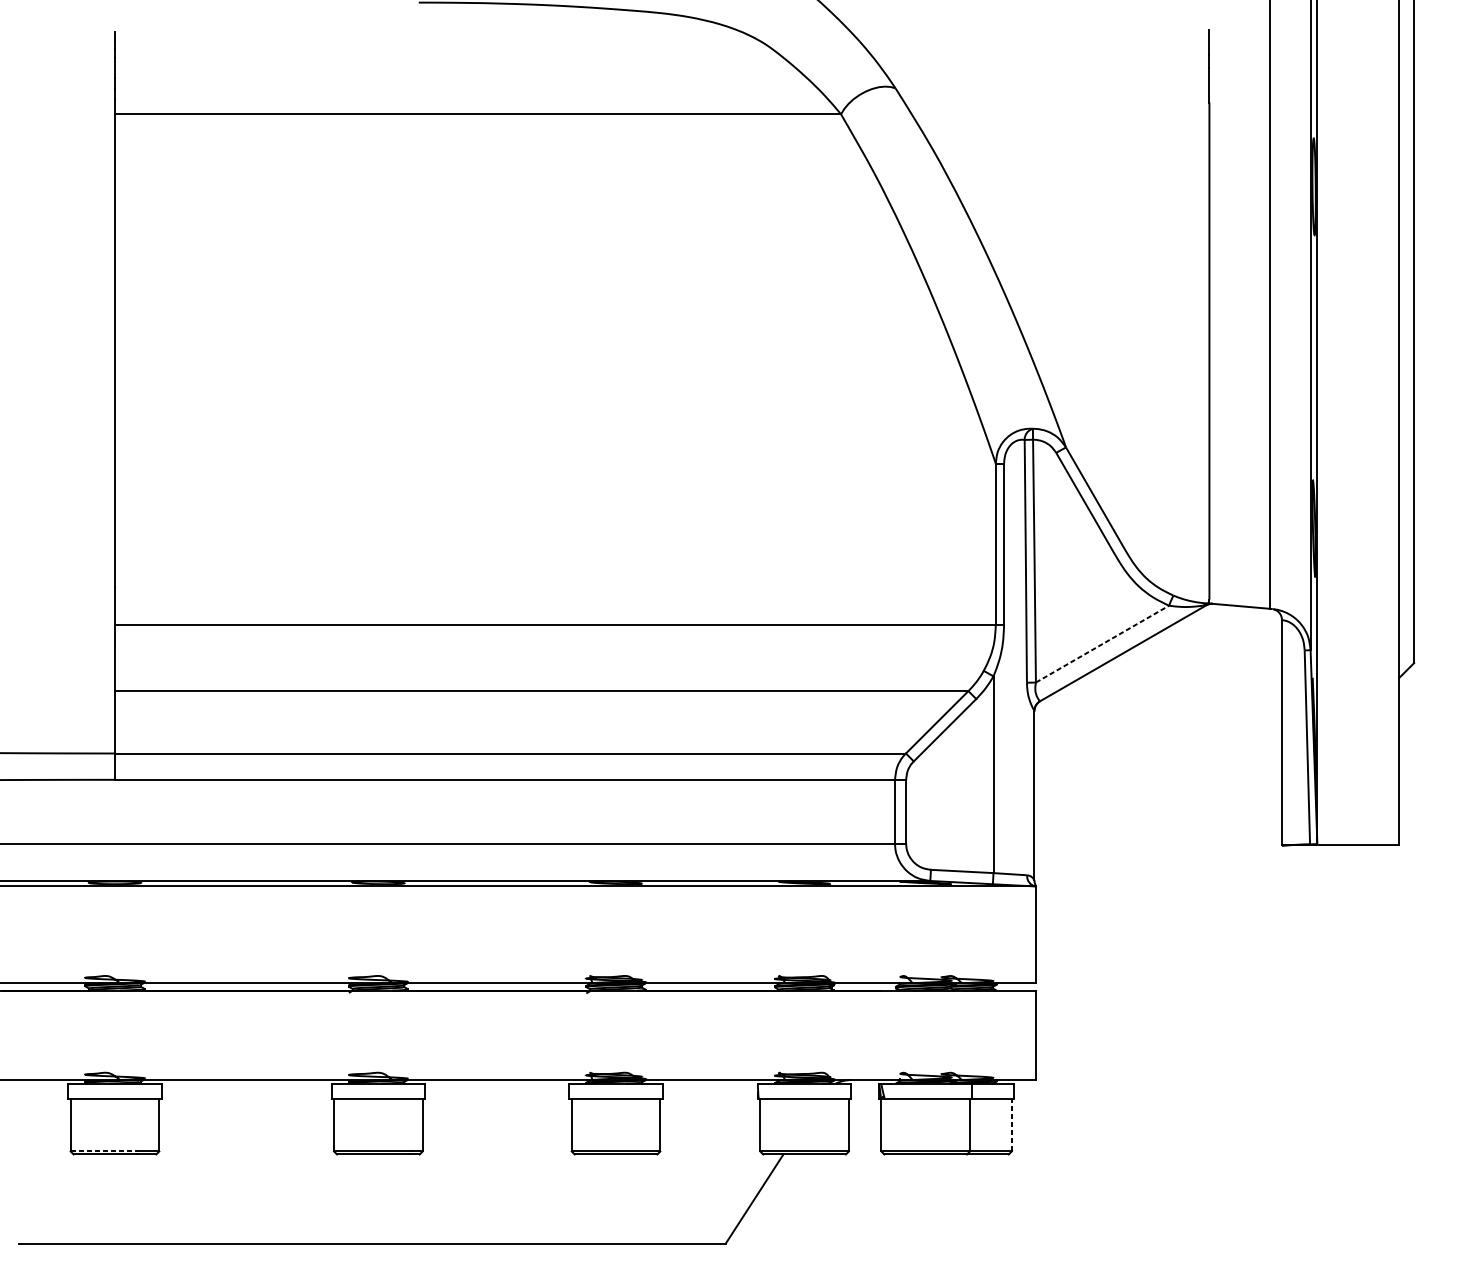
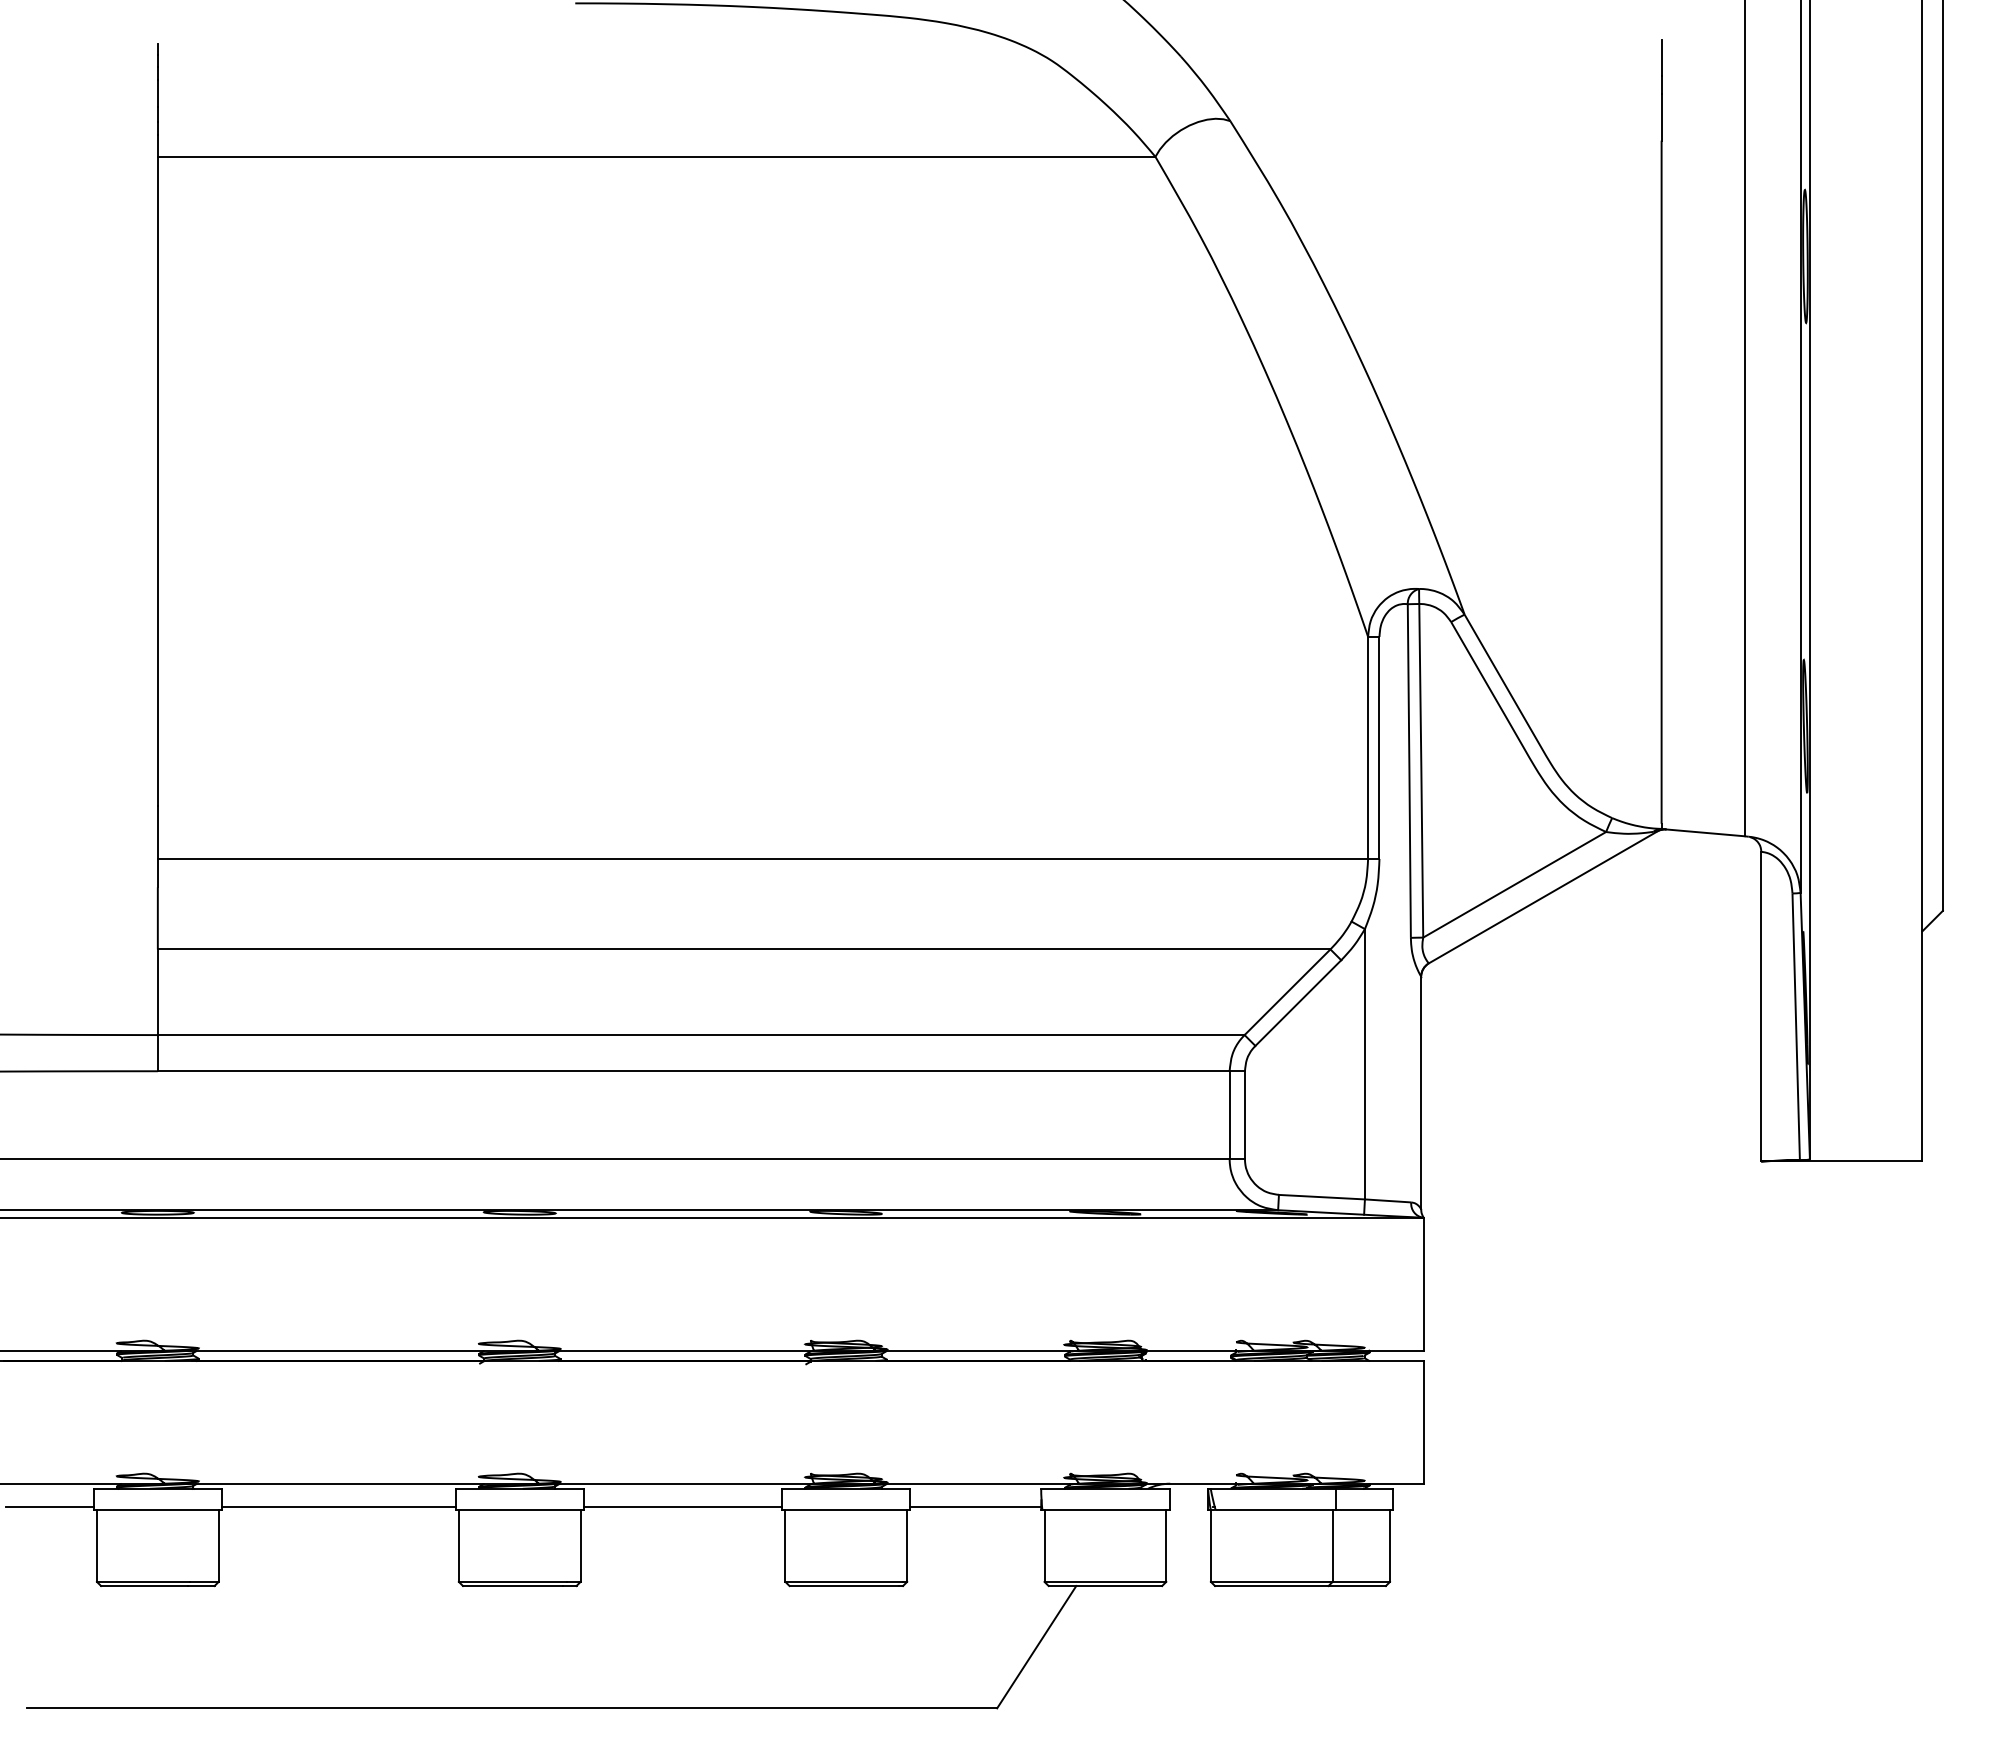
line: (1102, 643) -> (1514, 884), dashed -> solid
line: (36, 1097) -> (49, 1507), added
line: (246, 1097) -> (338, 1507), added
line: (496, 1097) -> (682, 1507), added
line: (710, 1097) -> (975, 1507), added
line: (1012, 1124) -> (1390, 1545), dashed -> solid
line: (104, 1151) -> (143, 1581), dashed -> solid

